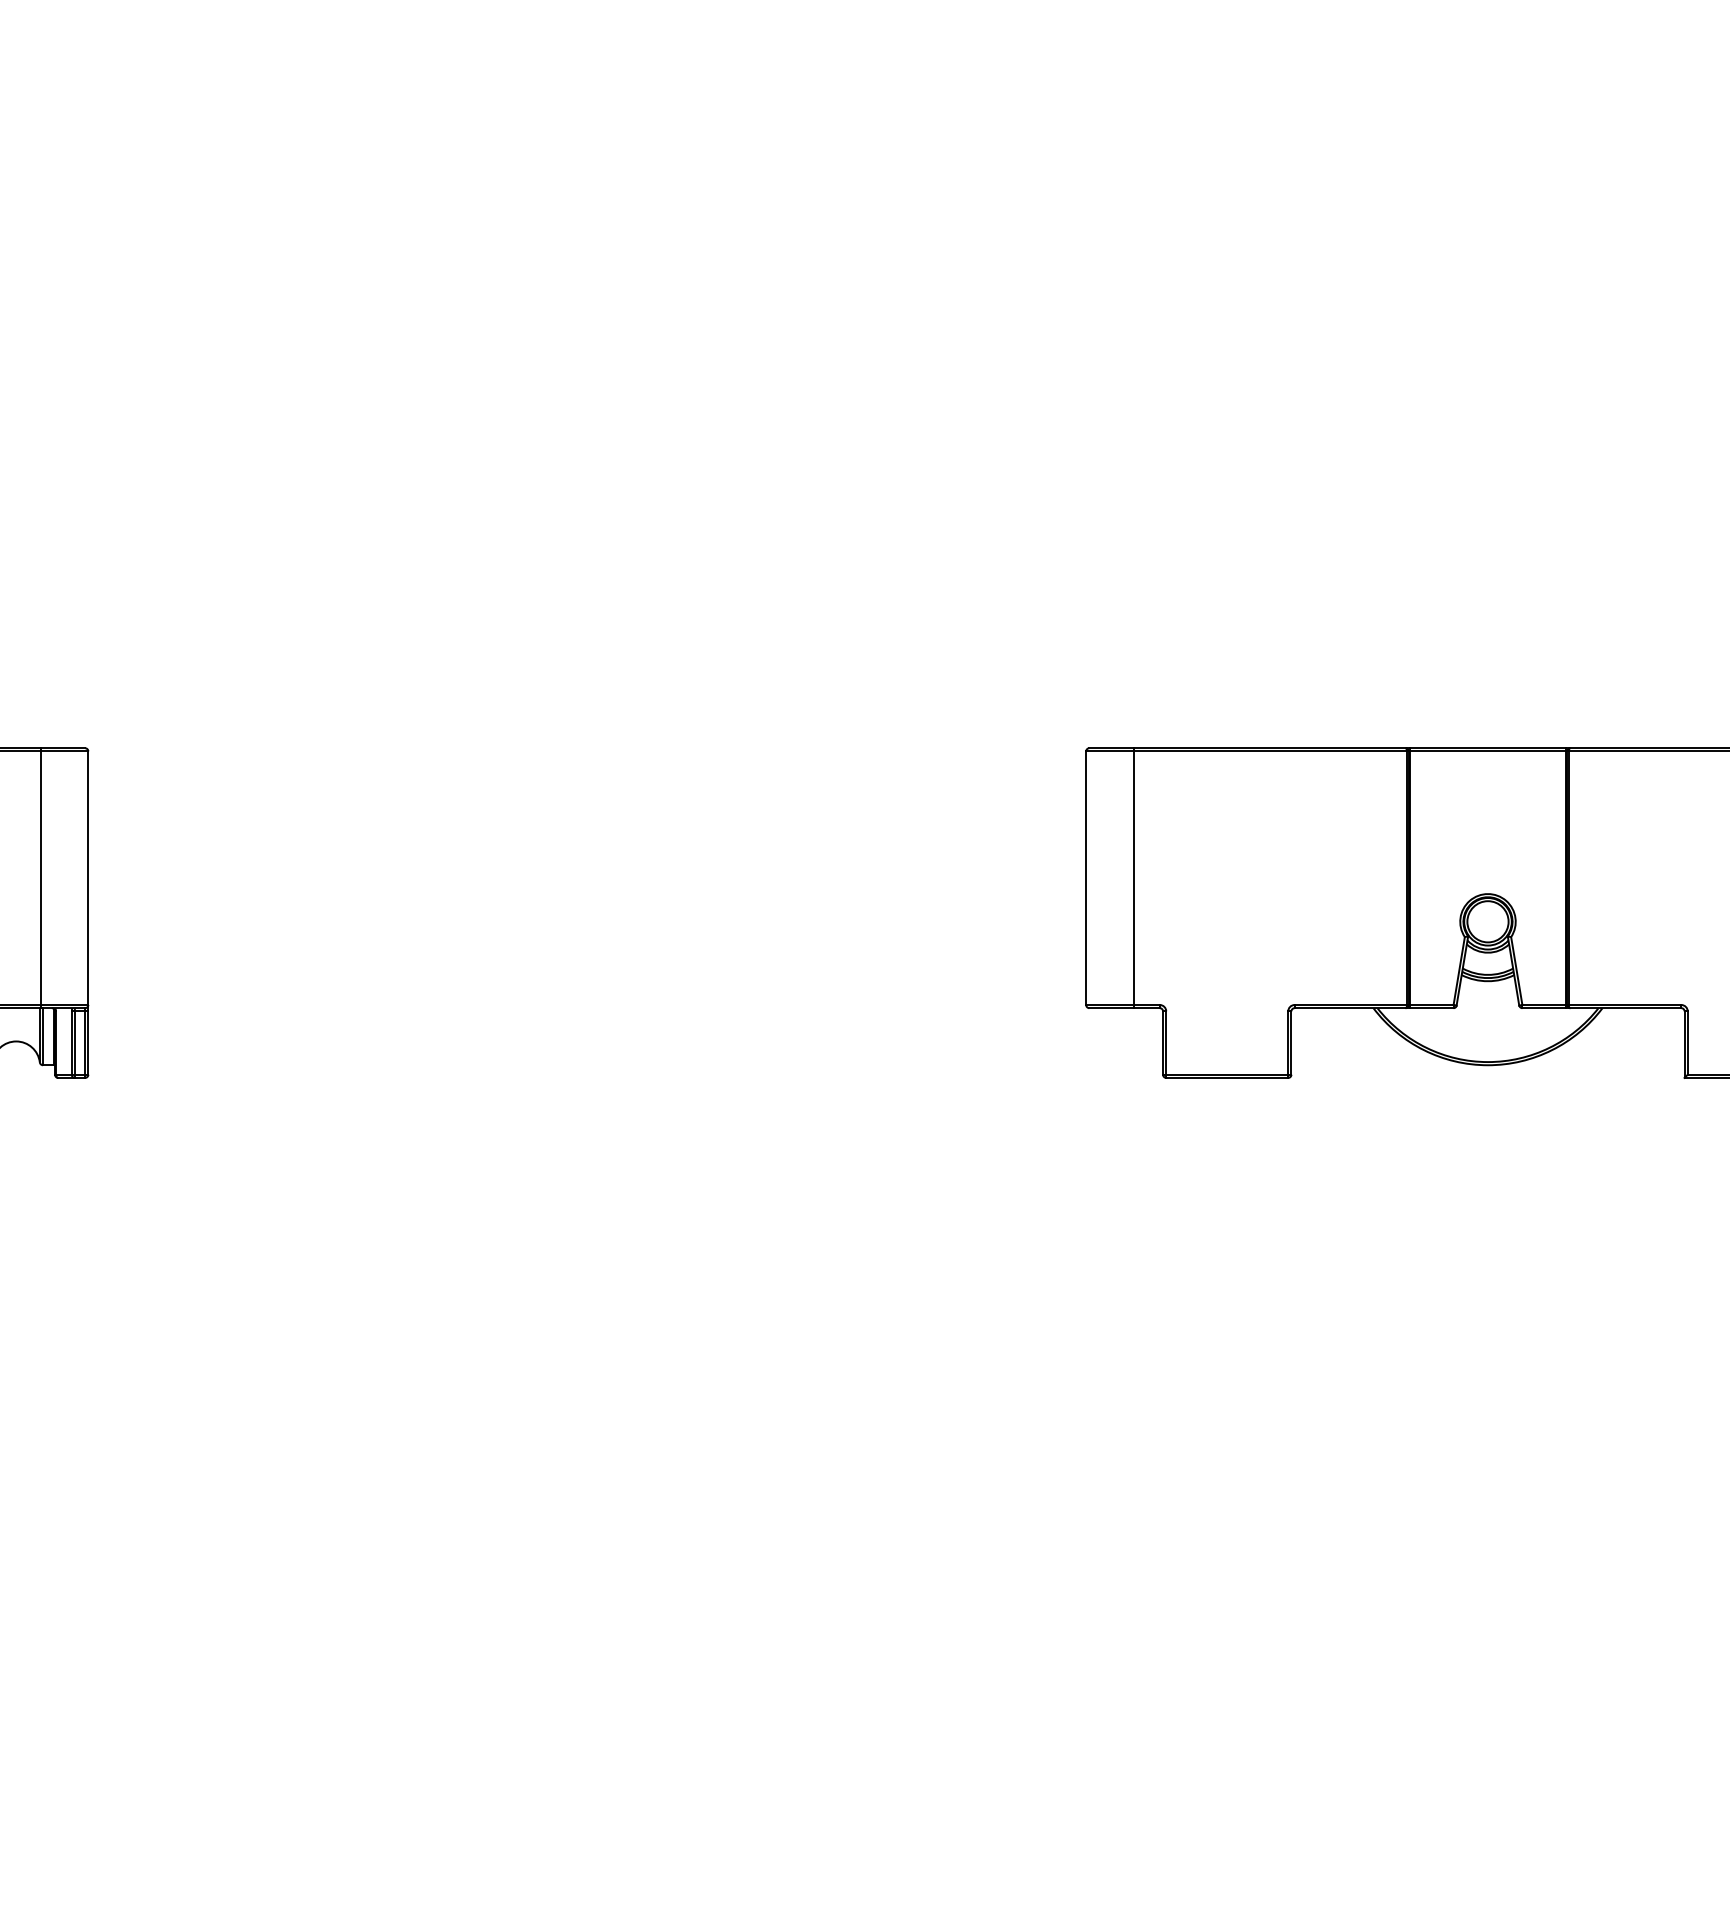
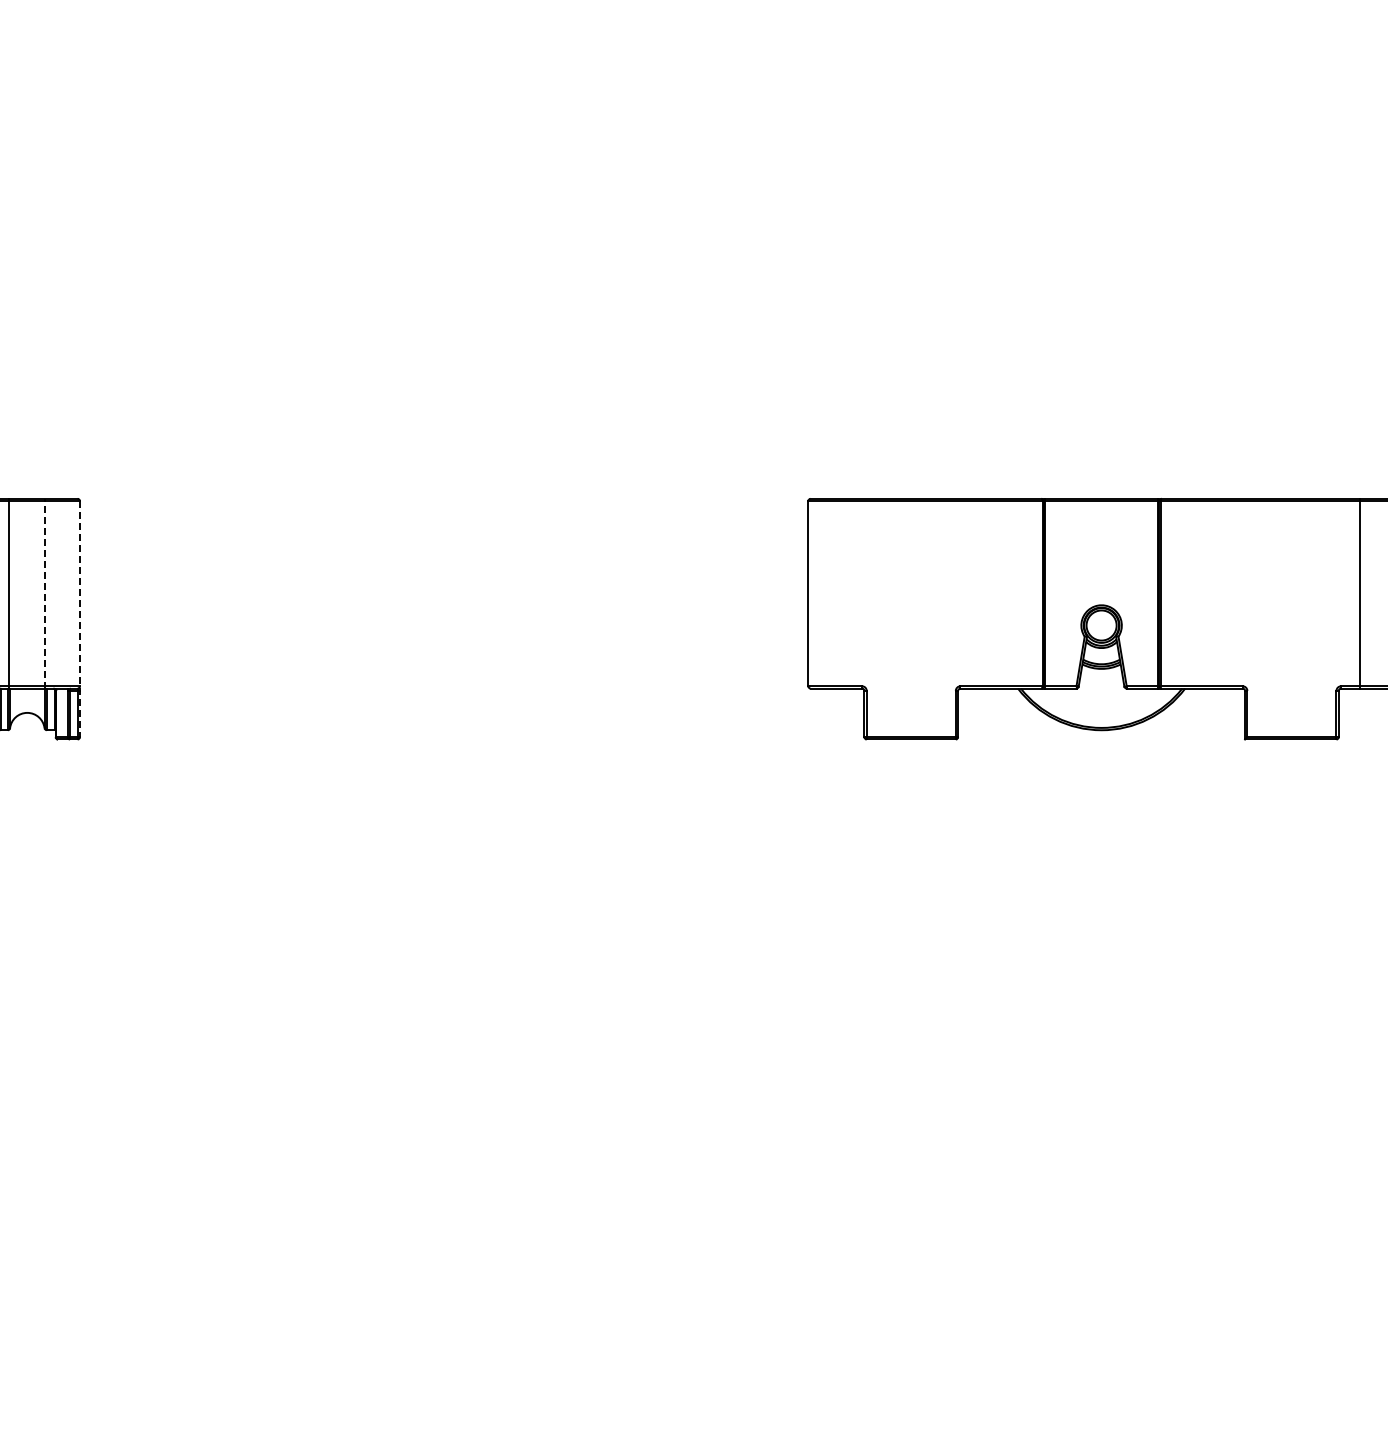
line: (41, 877) -> (45, 593), solid -> dashed
line: (1134, 877) -> (843, 593), removed
line: (87, 913) -> (79, 619), solid -> dashed

